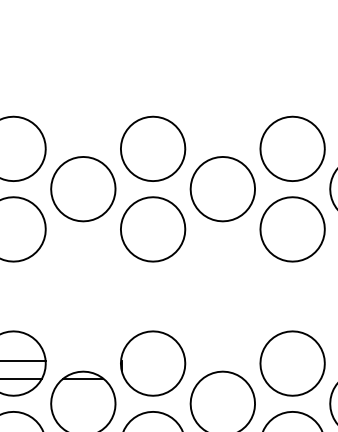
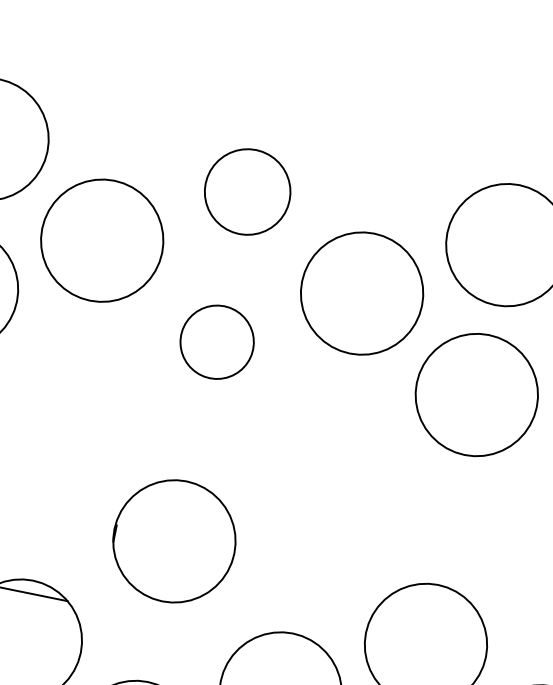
part: (153, 148) -> (248, 191), size x0.7
part: (153, 229) -> (217, 342), size x0.6
part: (153, 363) -> (175, 541), moved

